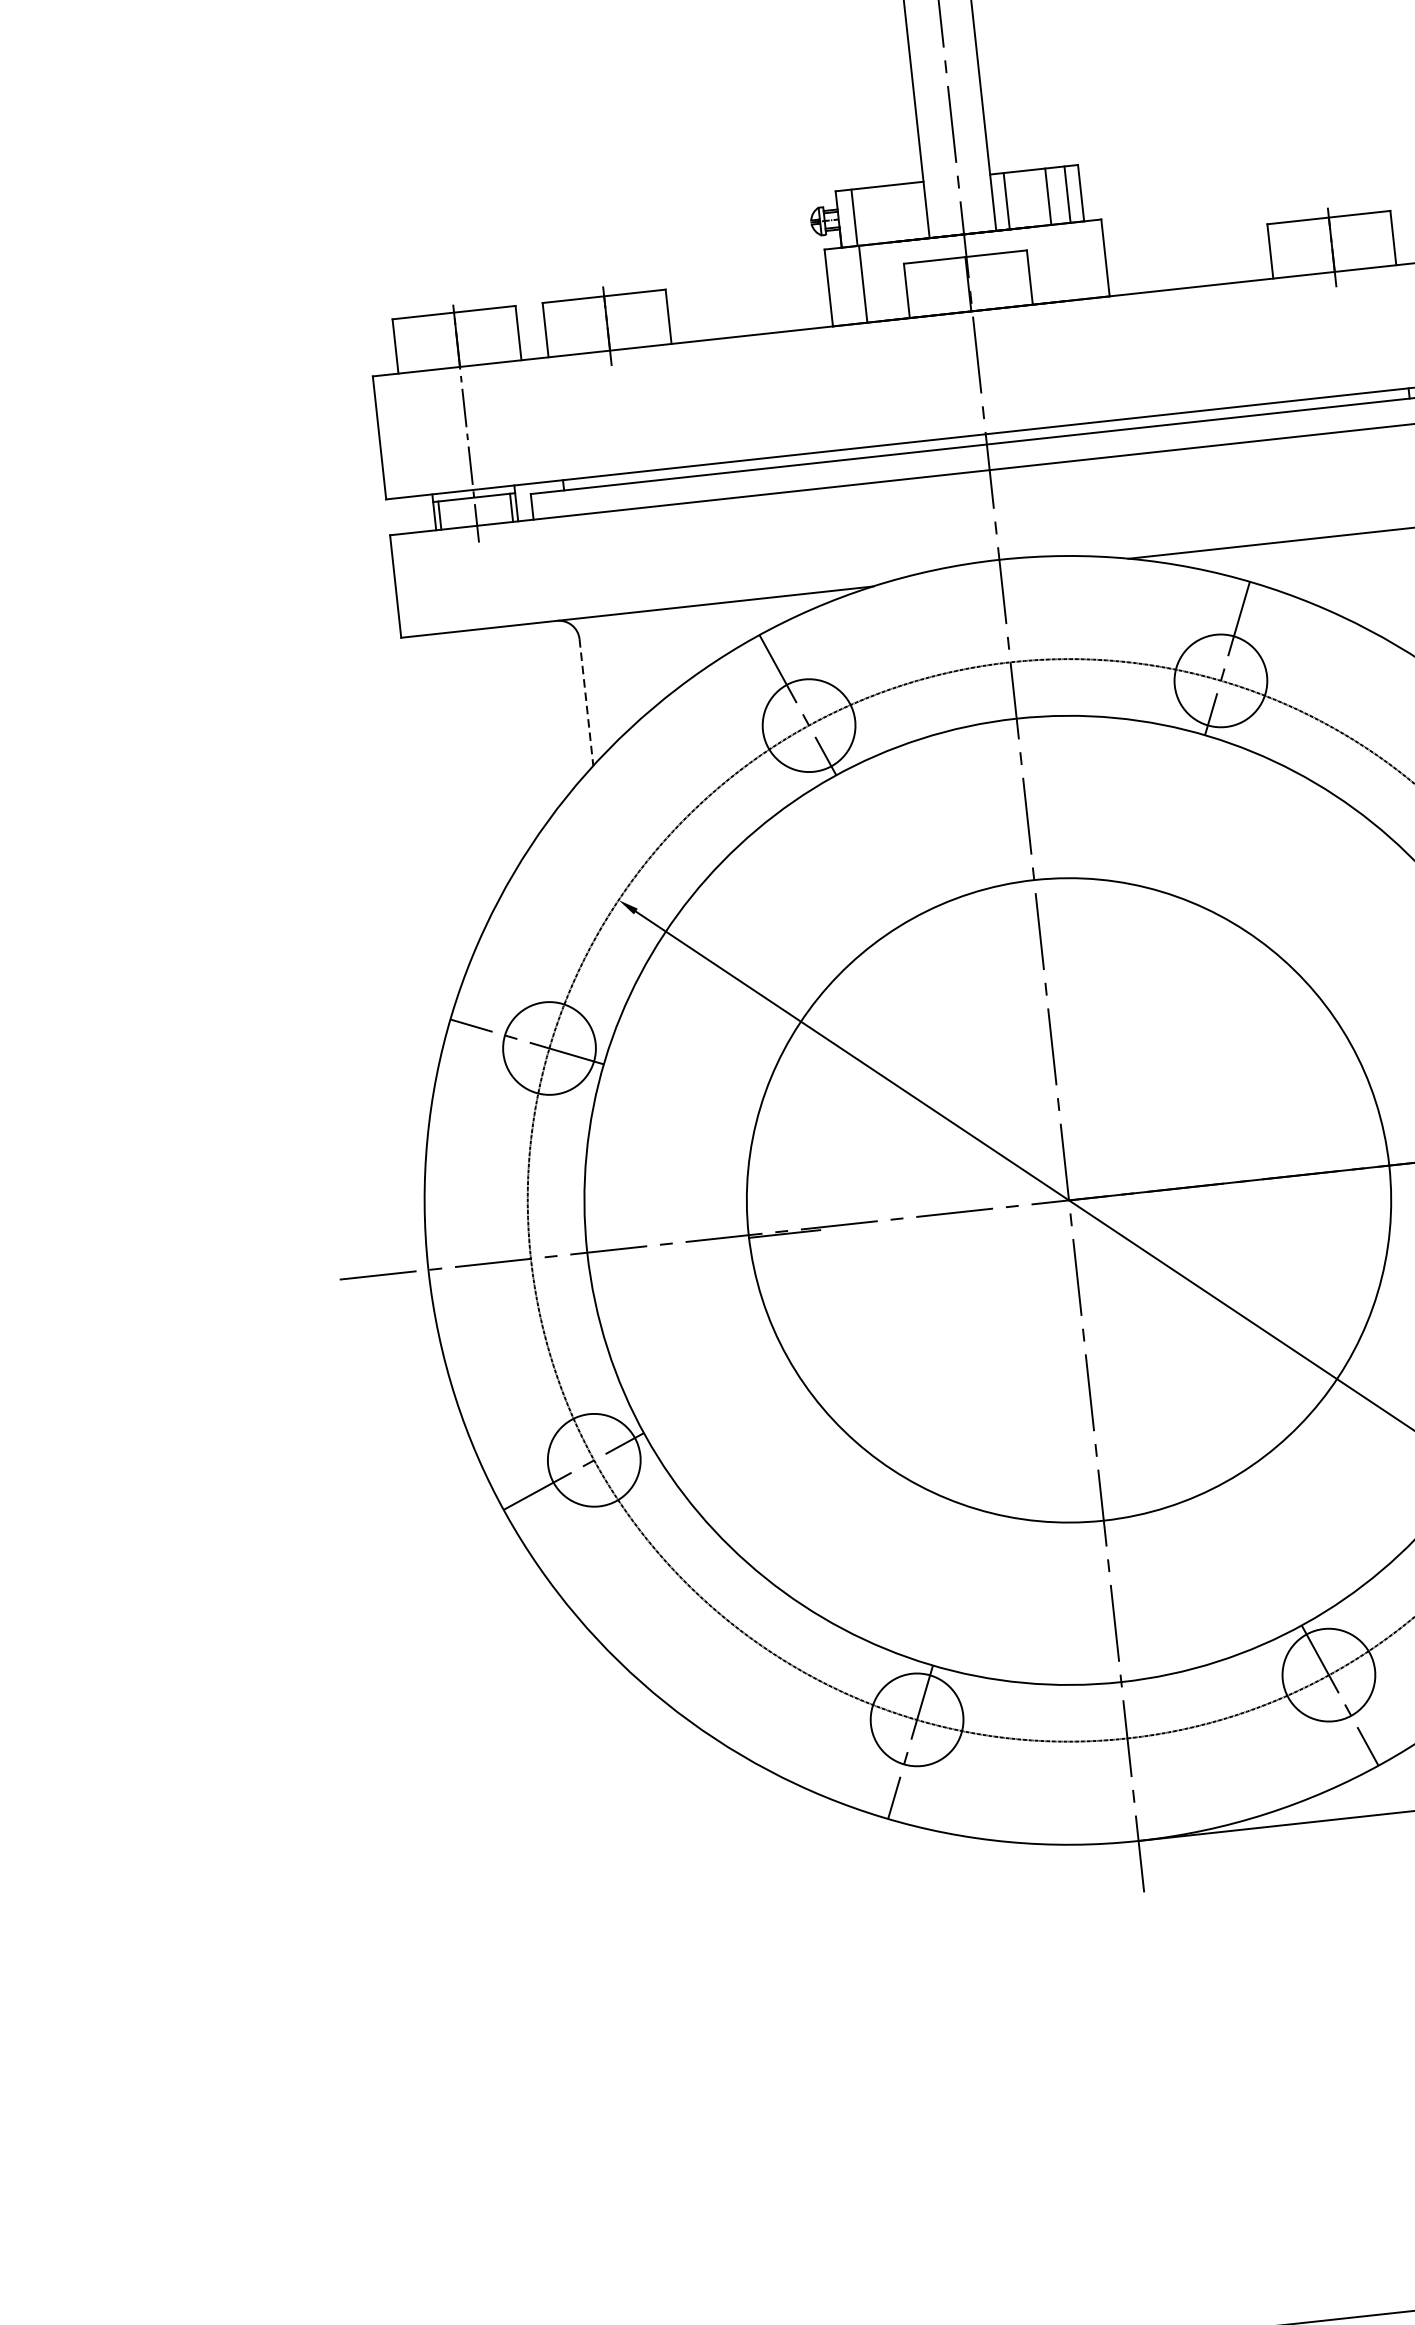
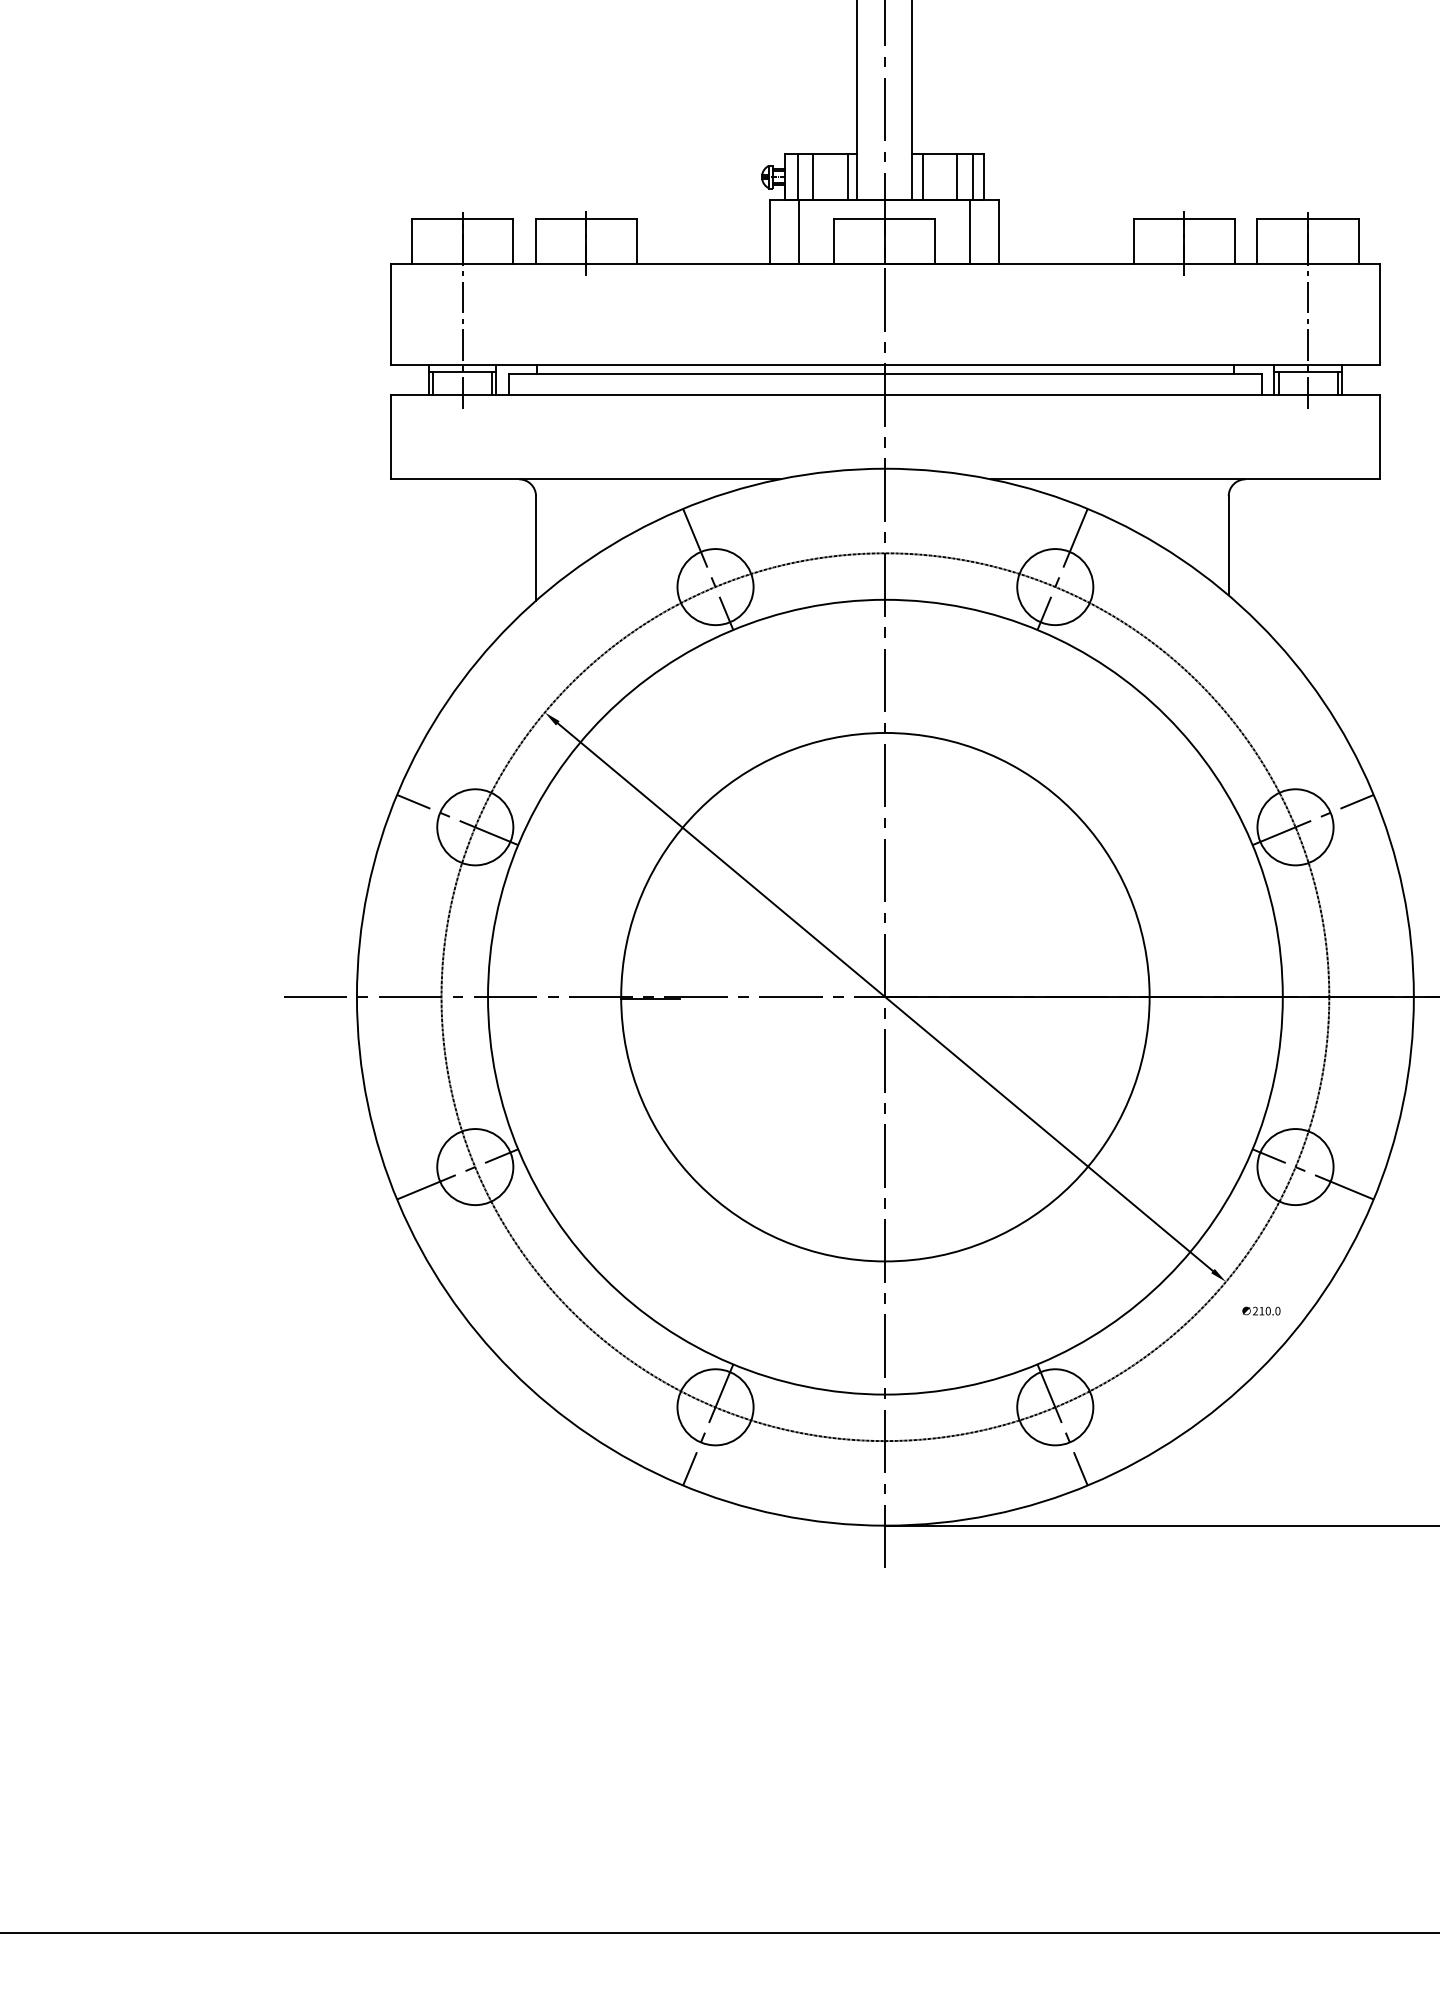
line: (914, 210) -> (847, 176), added
line: (873, 215) -> (813, 176), added
line: (1071, 261) -> (970, 231), added
line: (586, 702) -> (536, 548), dashed -> solid

